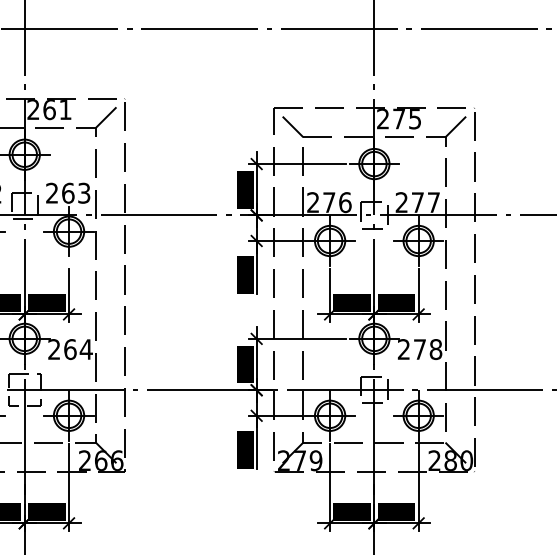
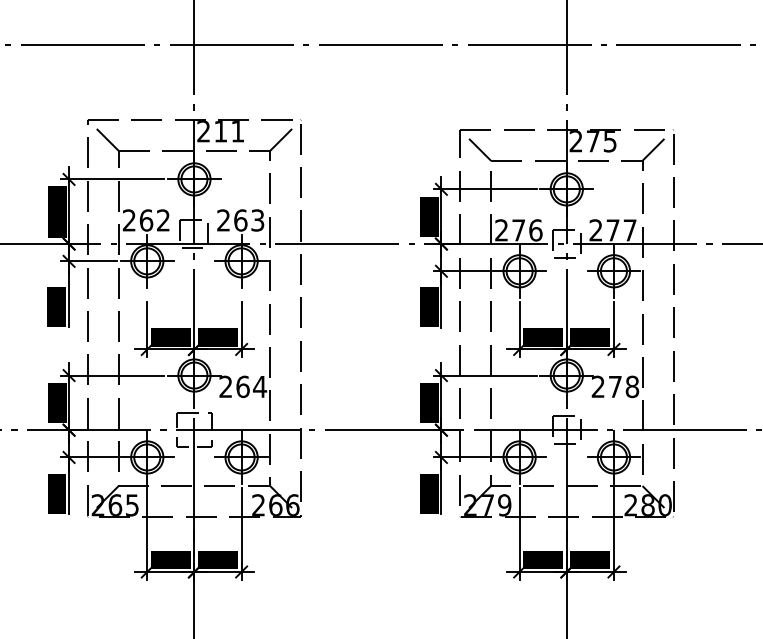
text: (49, 109) -> (220, 131), 261 -> 211

